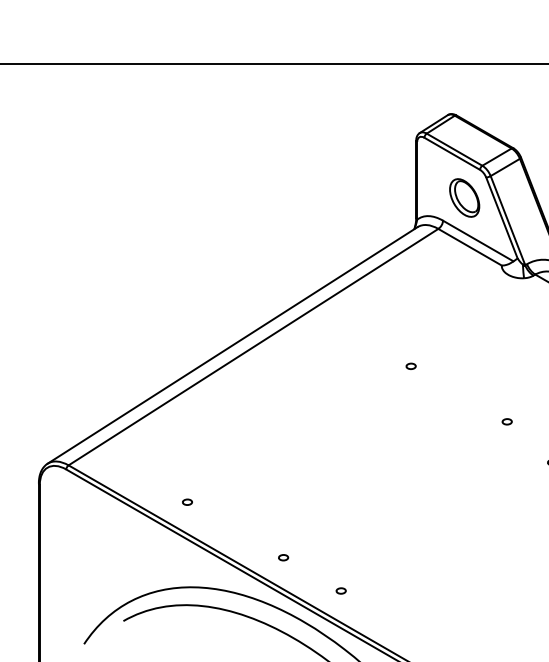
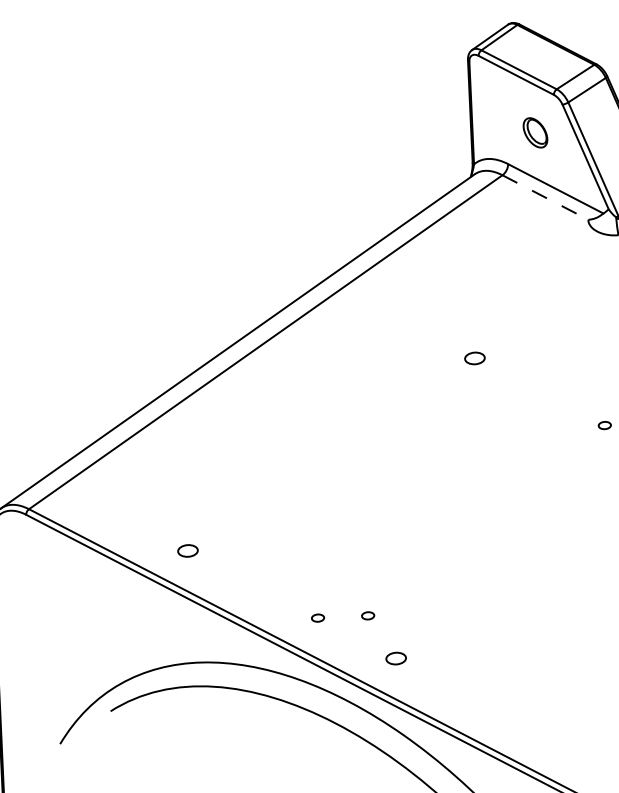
part: (464, 197) -> (535, 132), size x0.6
line: (470, 247) -> (545, 197), solid -> dashed
part: (410, 365) -> (473, 357), size x1.6
part: (187, 501) -> (187, 549), size x1.6
part: (321, 557) -> (368, 615), added
part: (340, 590) -> (395, 657), size x1.6

